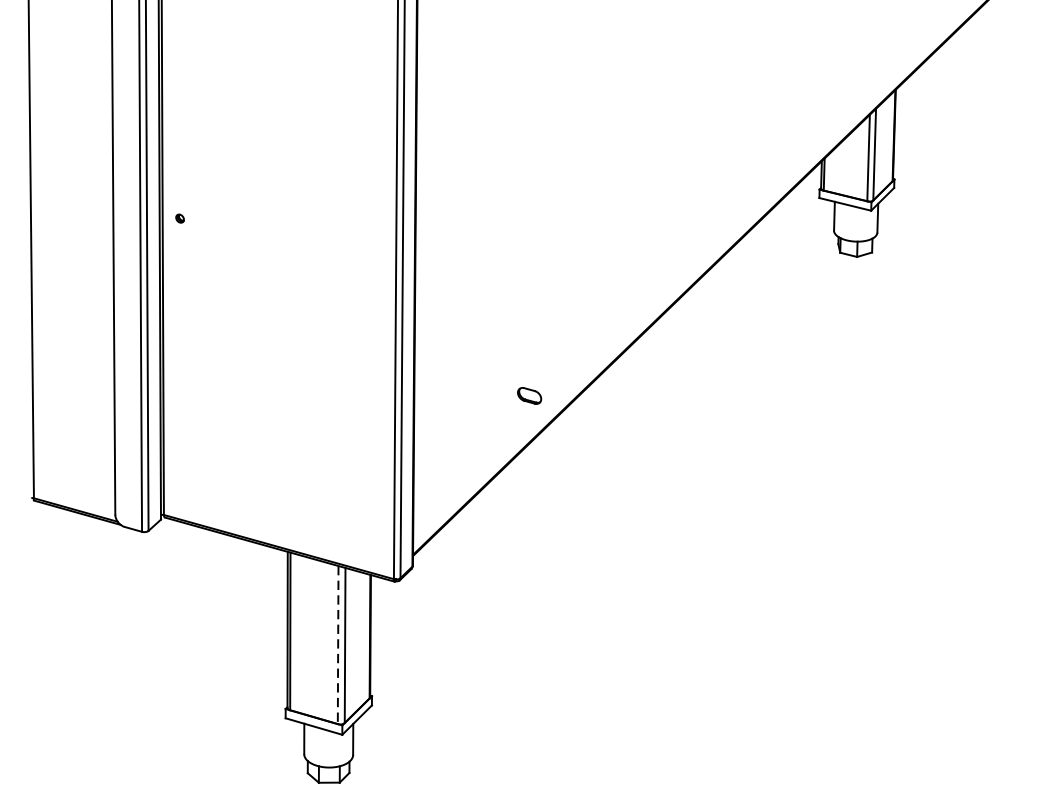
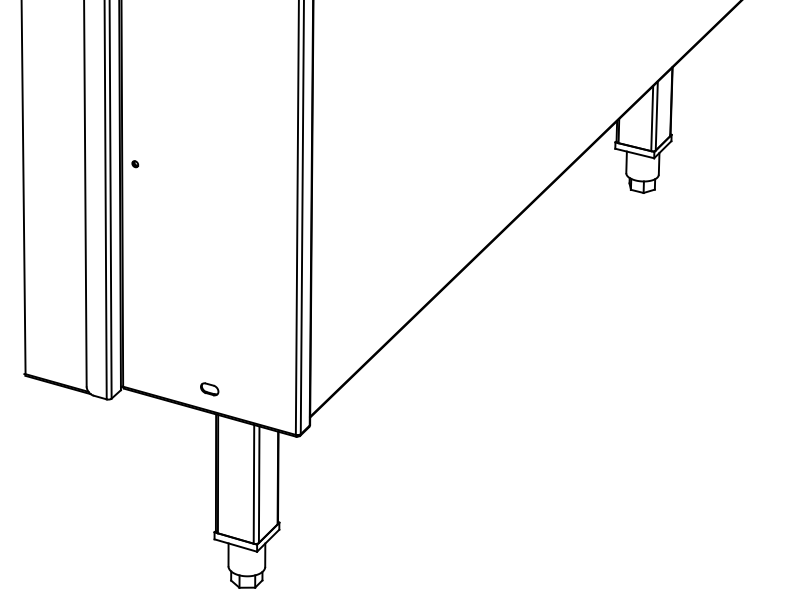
part: (529, 396) -> (209, 389), moved
line: (337, 645) -> (253, 484), dashed -> solid

